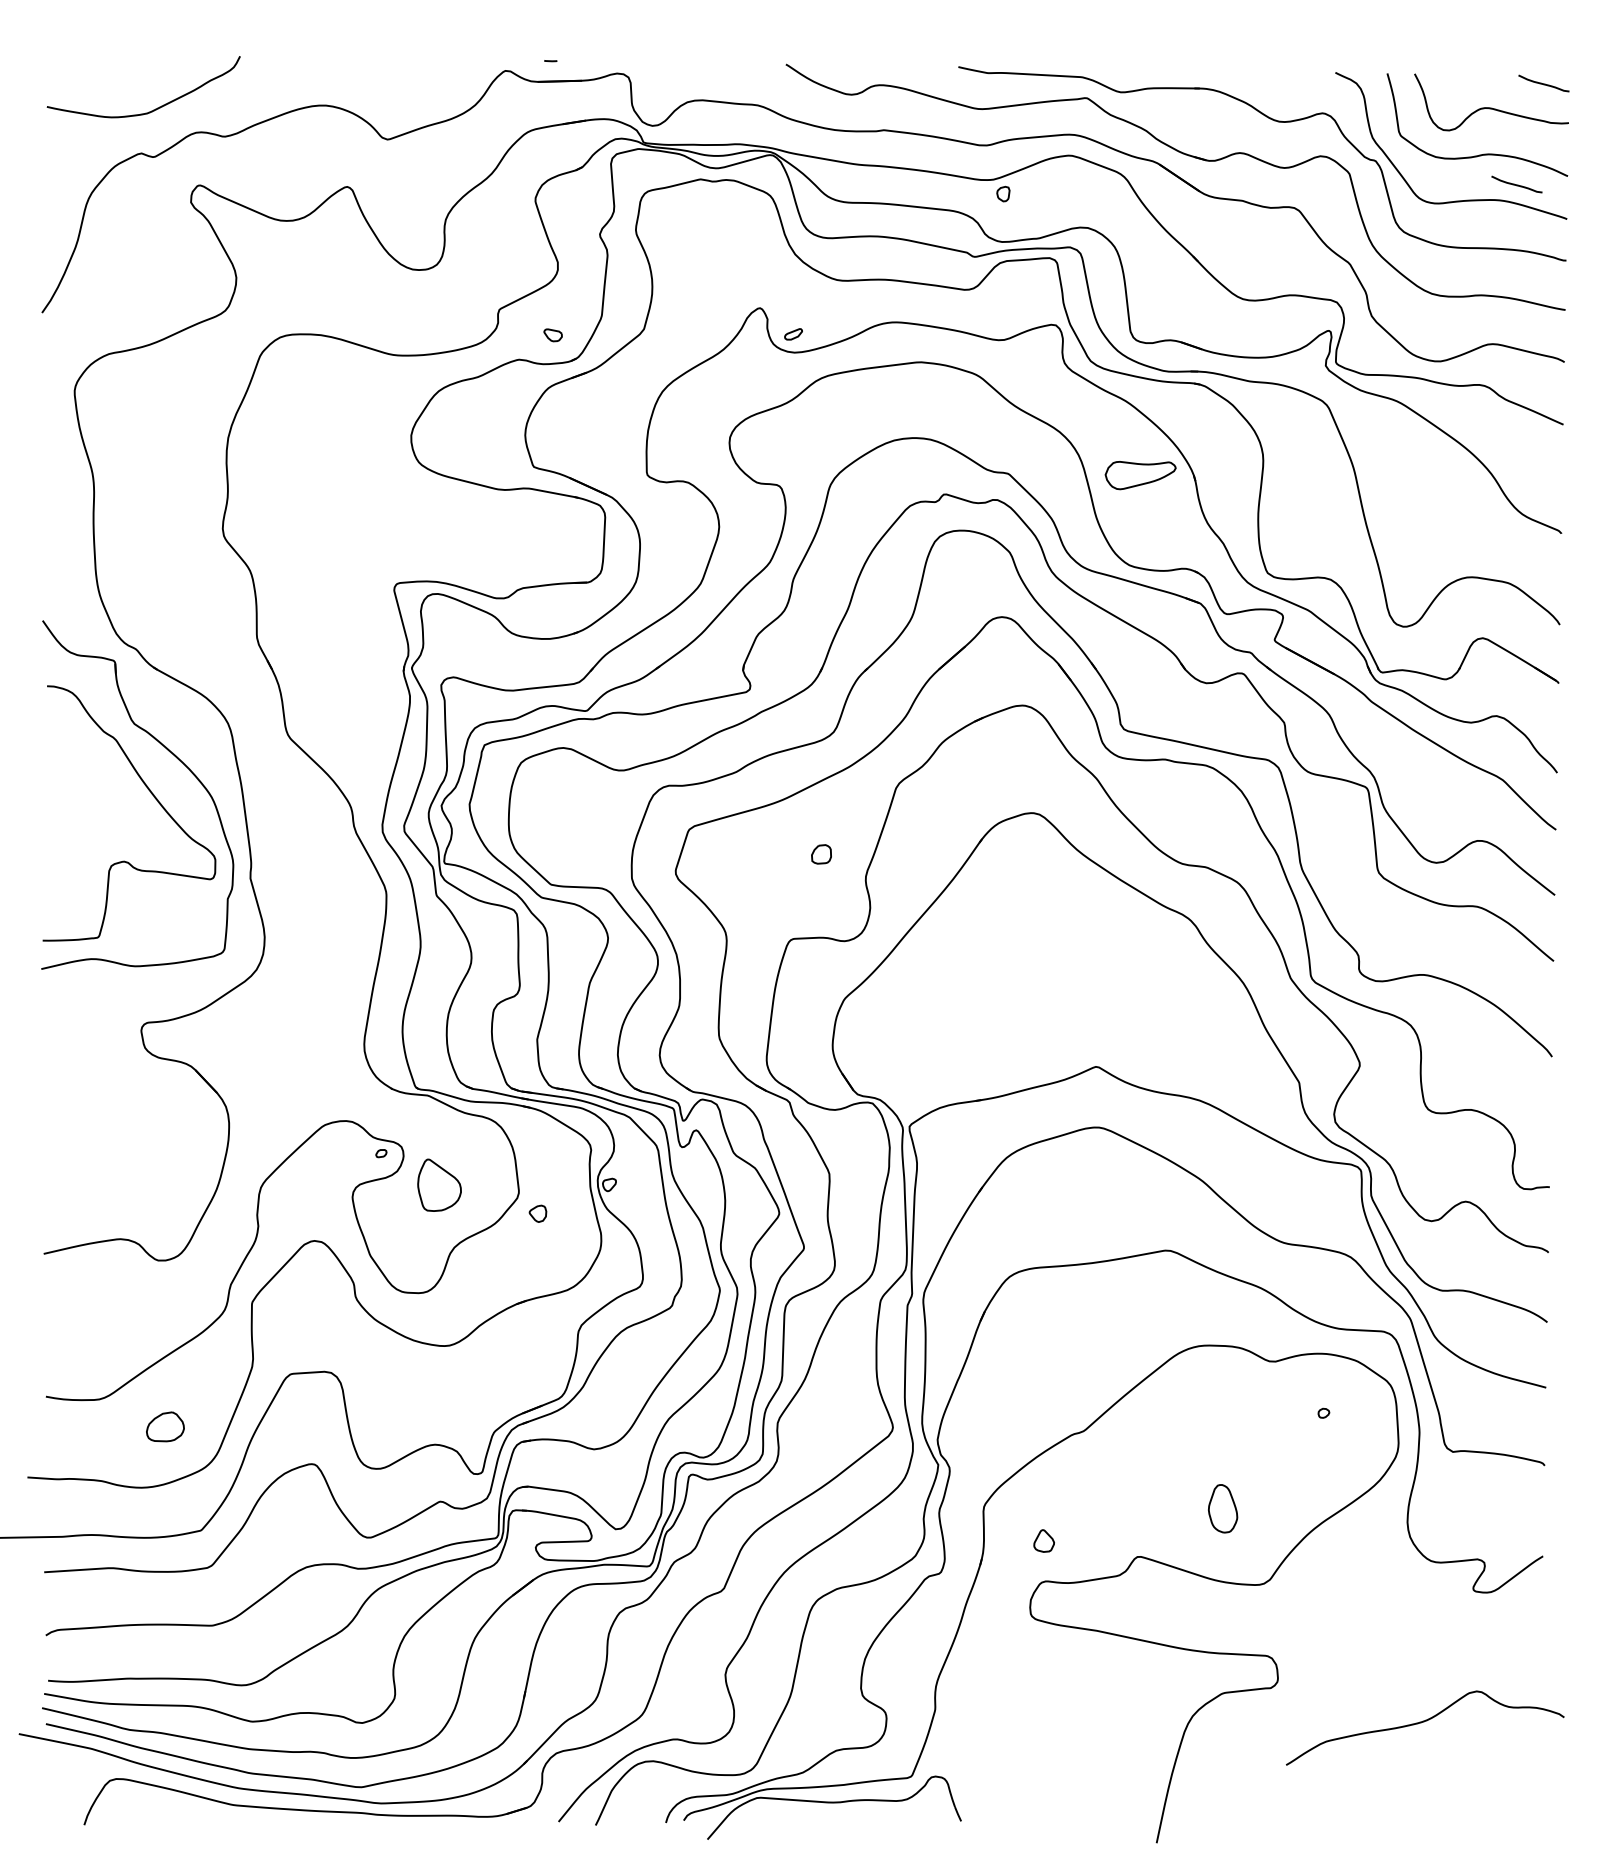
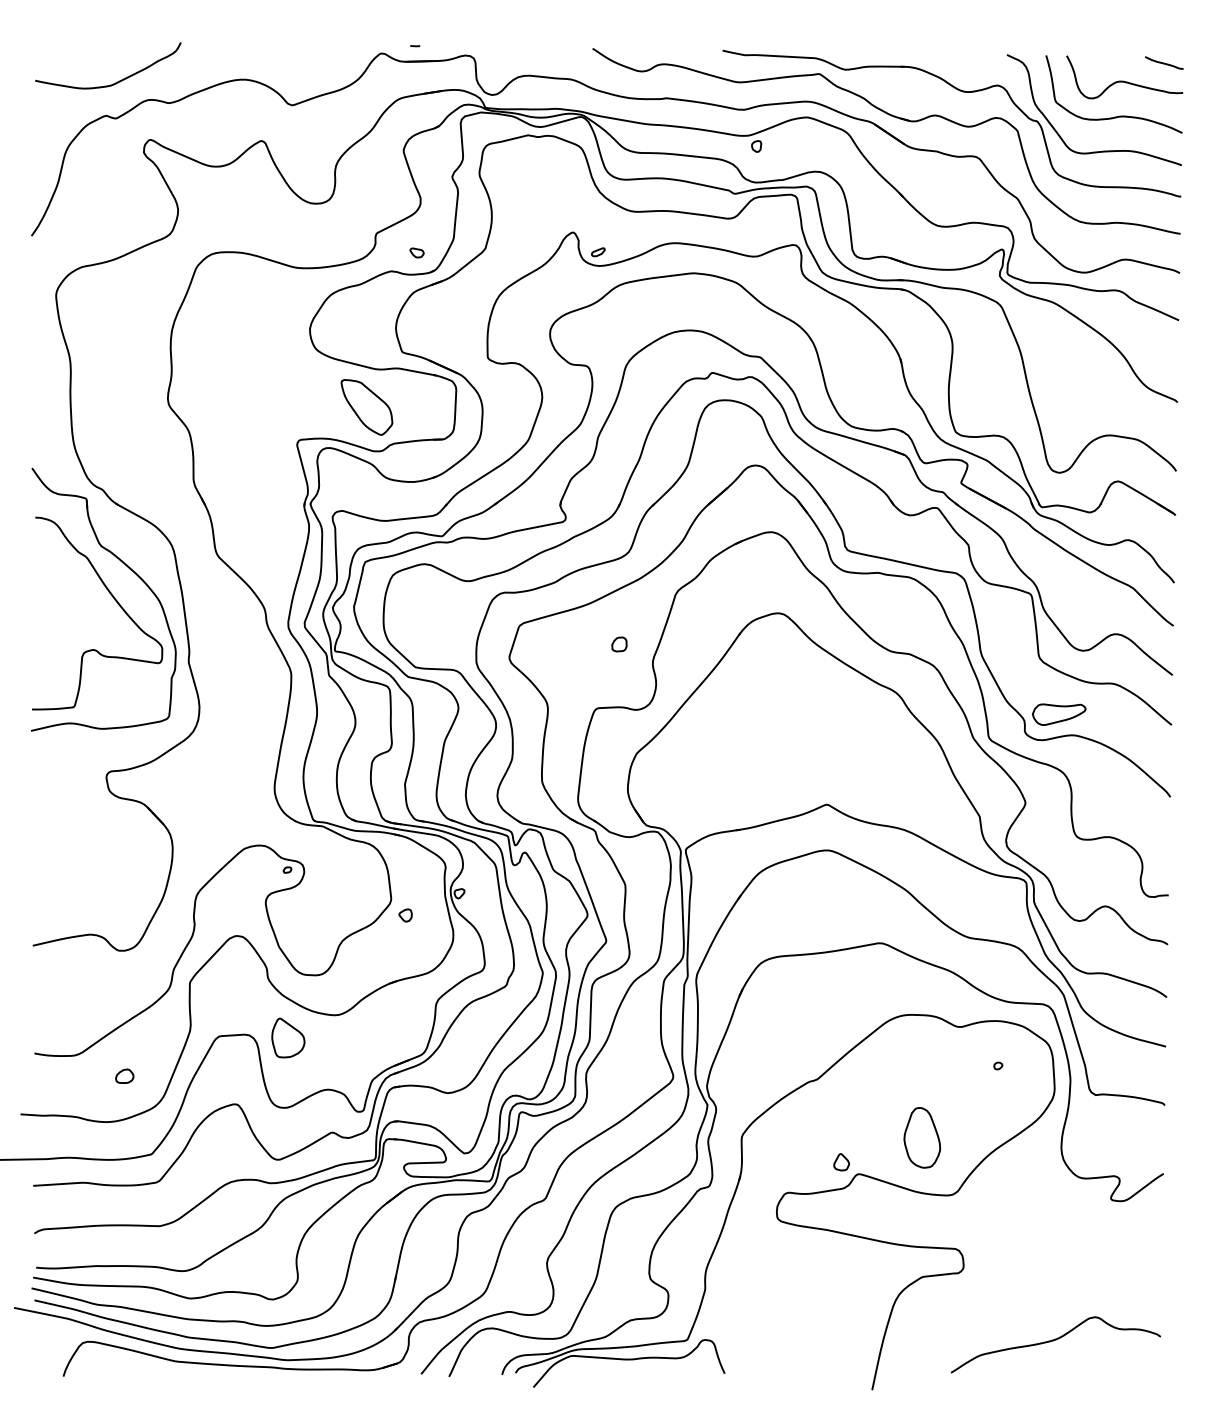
curve: (1516, 184) -> (1143, 139), removed
part: (1140, 475) -> (1059, 714), moved
part: (486, 539) -> (366, 406), added
part: (439, 1184) -> (288, 1037), moved
part: (165, 1426) -> (124, 1075), size x0.62
part: (1222, 1508) -> (921, 1137), size x1.67
part: (1043, 1540) -> (841, 1161), moved
curve: (1424, 1722) -> (1055, 1340), moved

